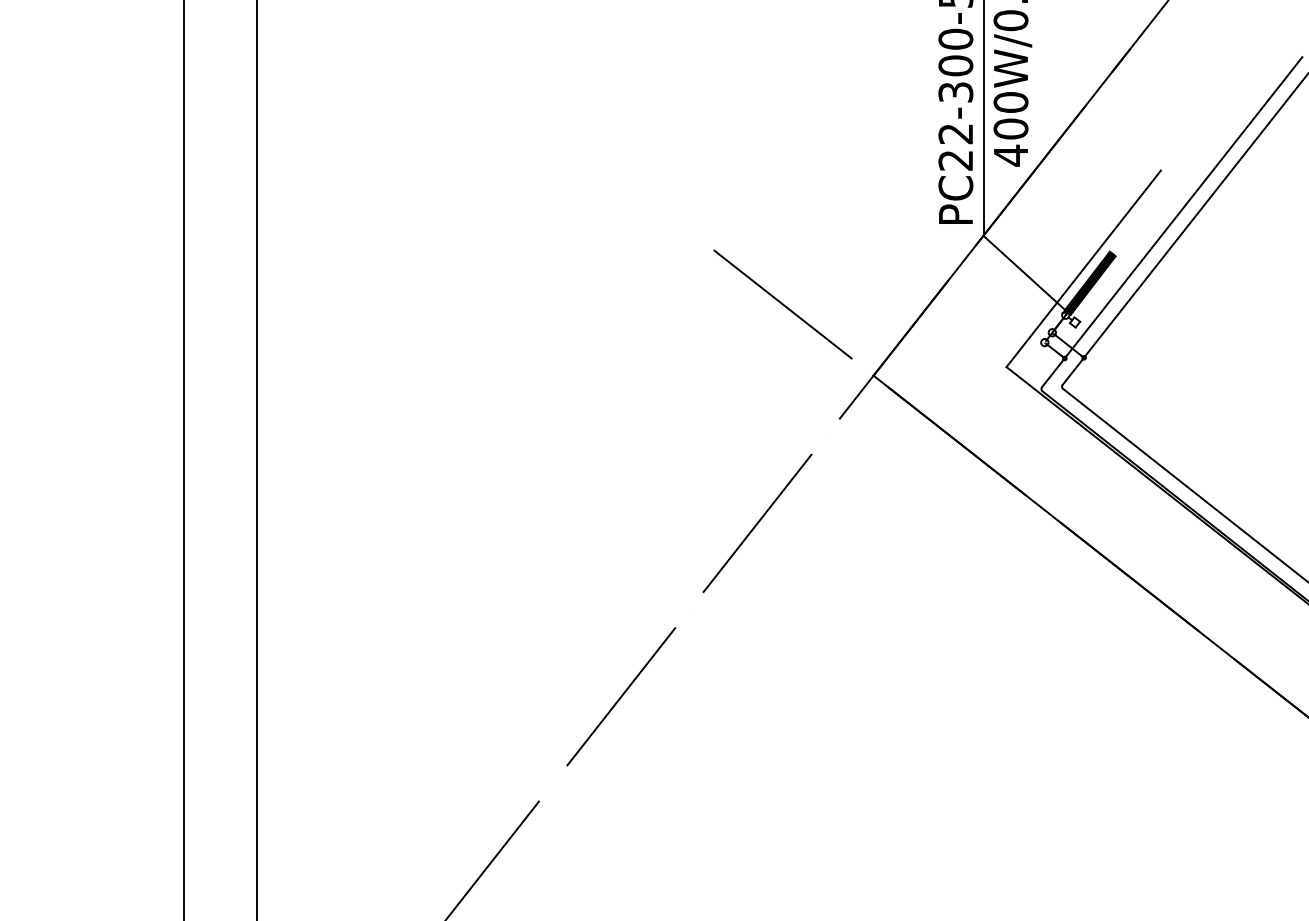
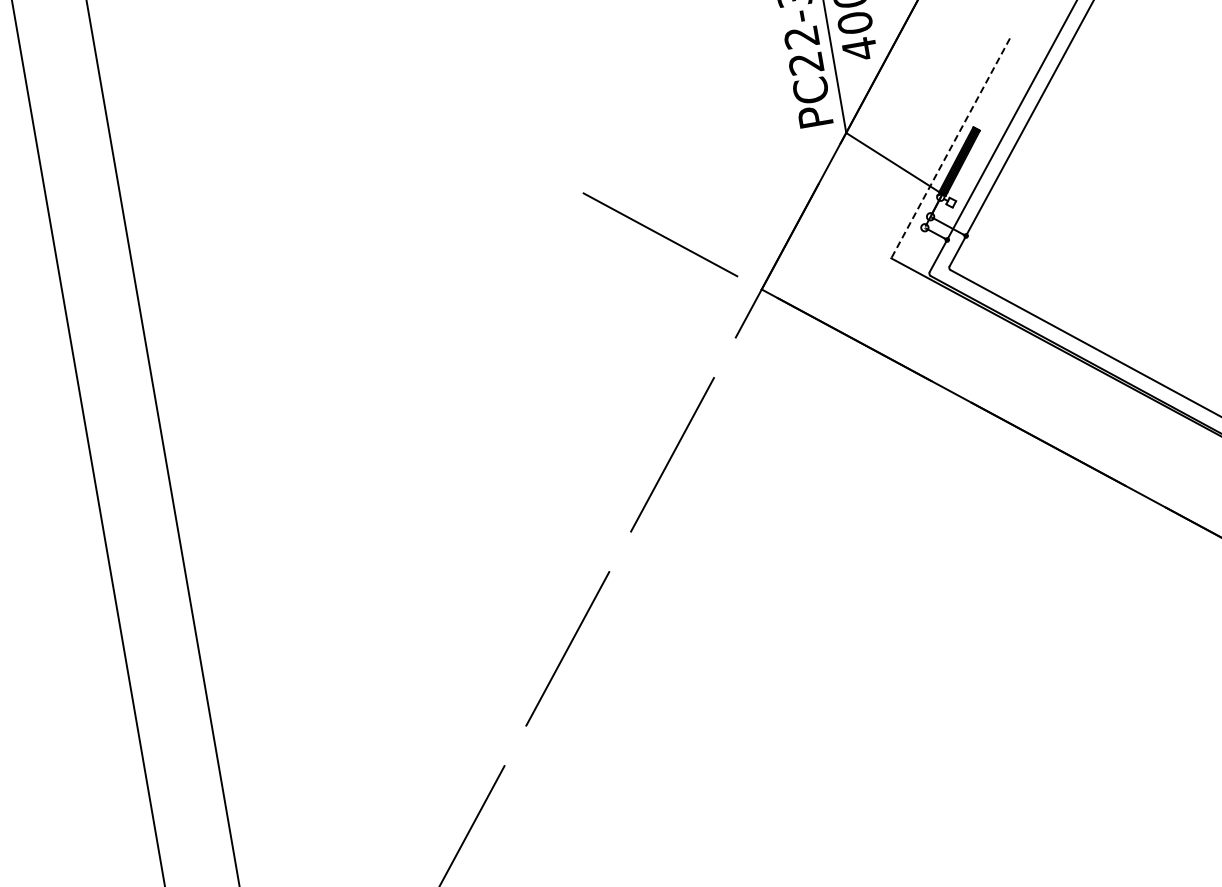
line: (1083, 268) -> (950, 148), solid -> dashed

